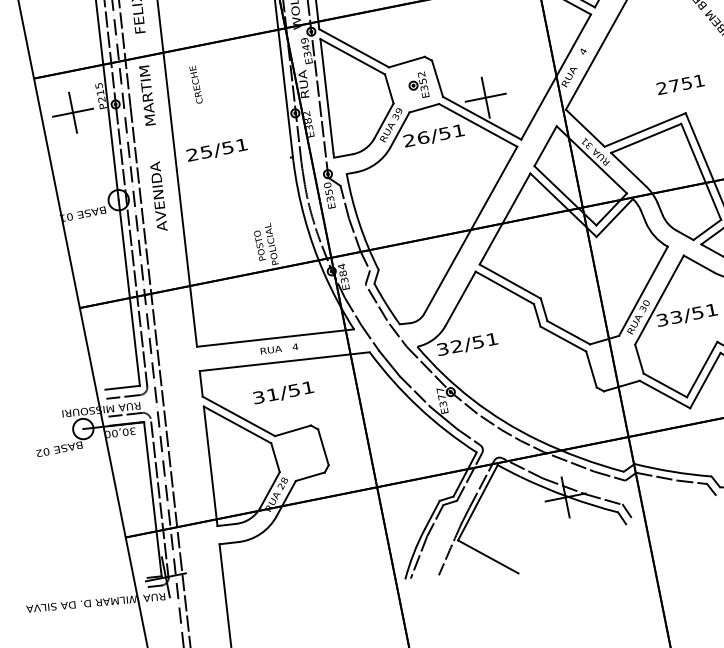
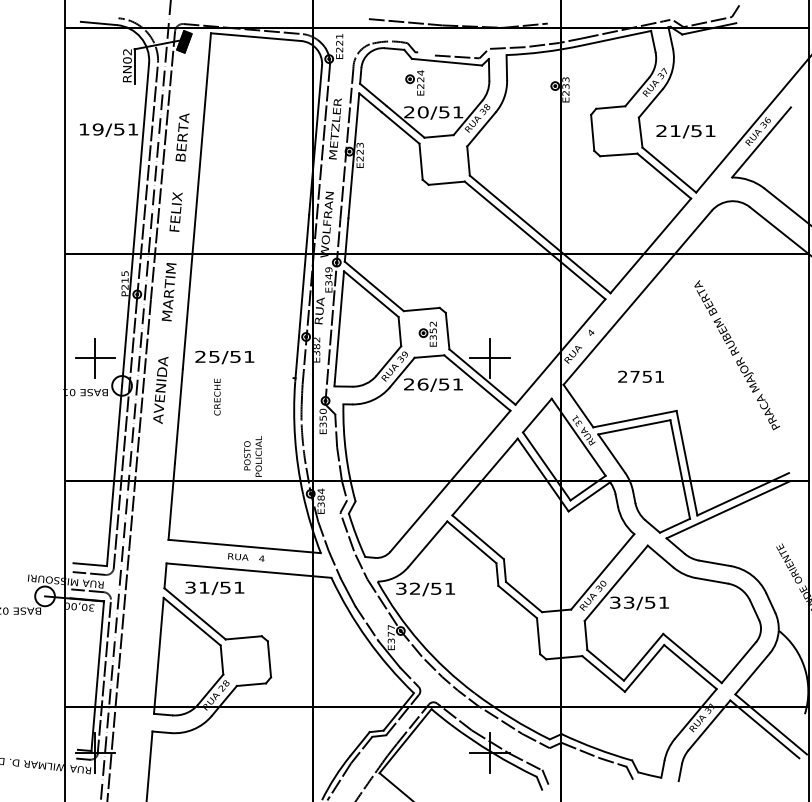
text: (196, 84) -> (217, 396), moved
text: (679, 84) -> (640, 376), moved
part: (73, 112) -> (95, 358), moved
text: (283, 393) -> (214, 588), moved

